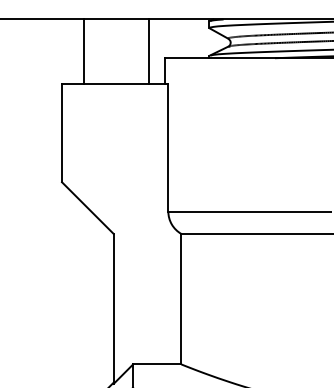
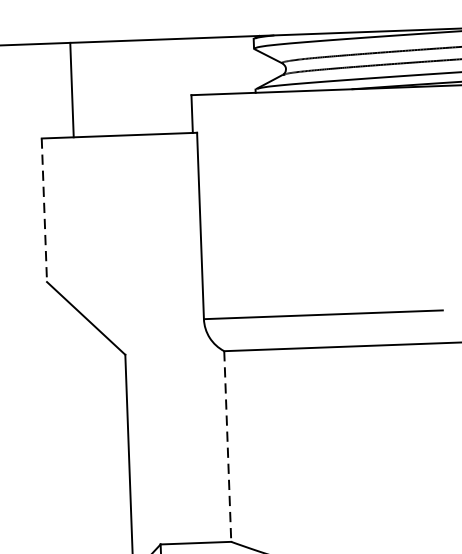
line: (149, 51) -> (167, 86), removed
line: (62, 133) -> (45, 210), solid -> dashed
line: (181, 299) -> (227, 446), solid -> dashed

